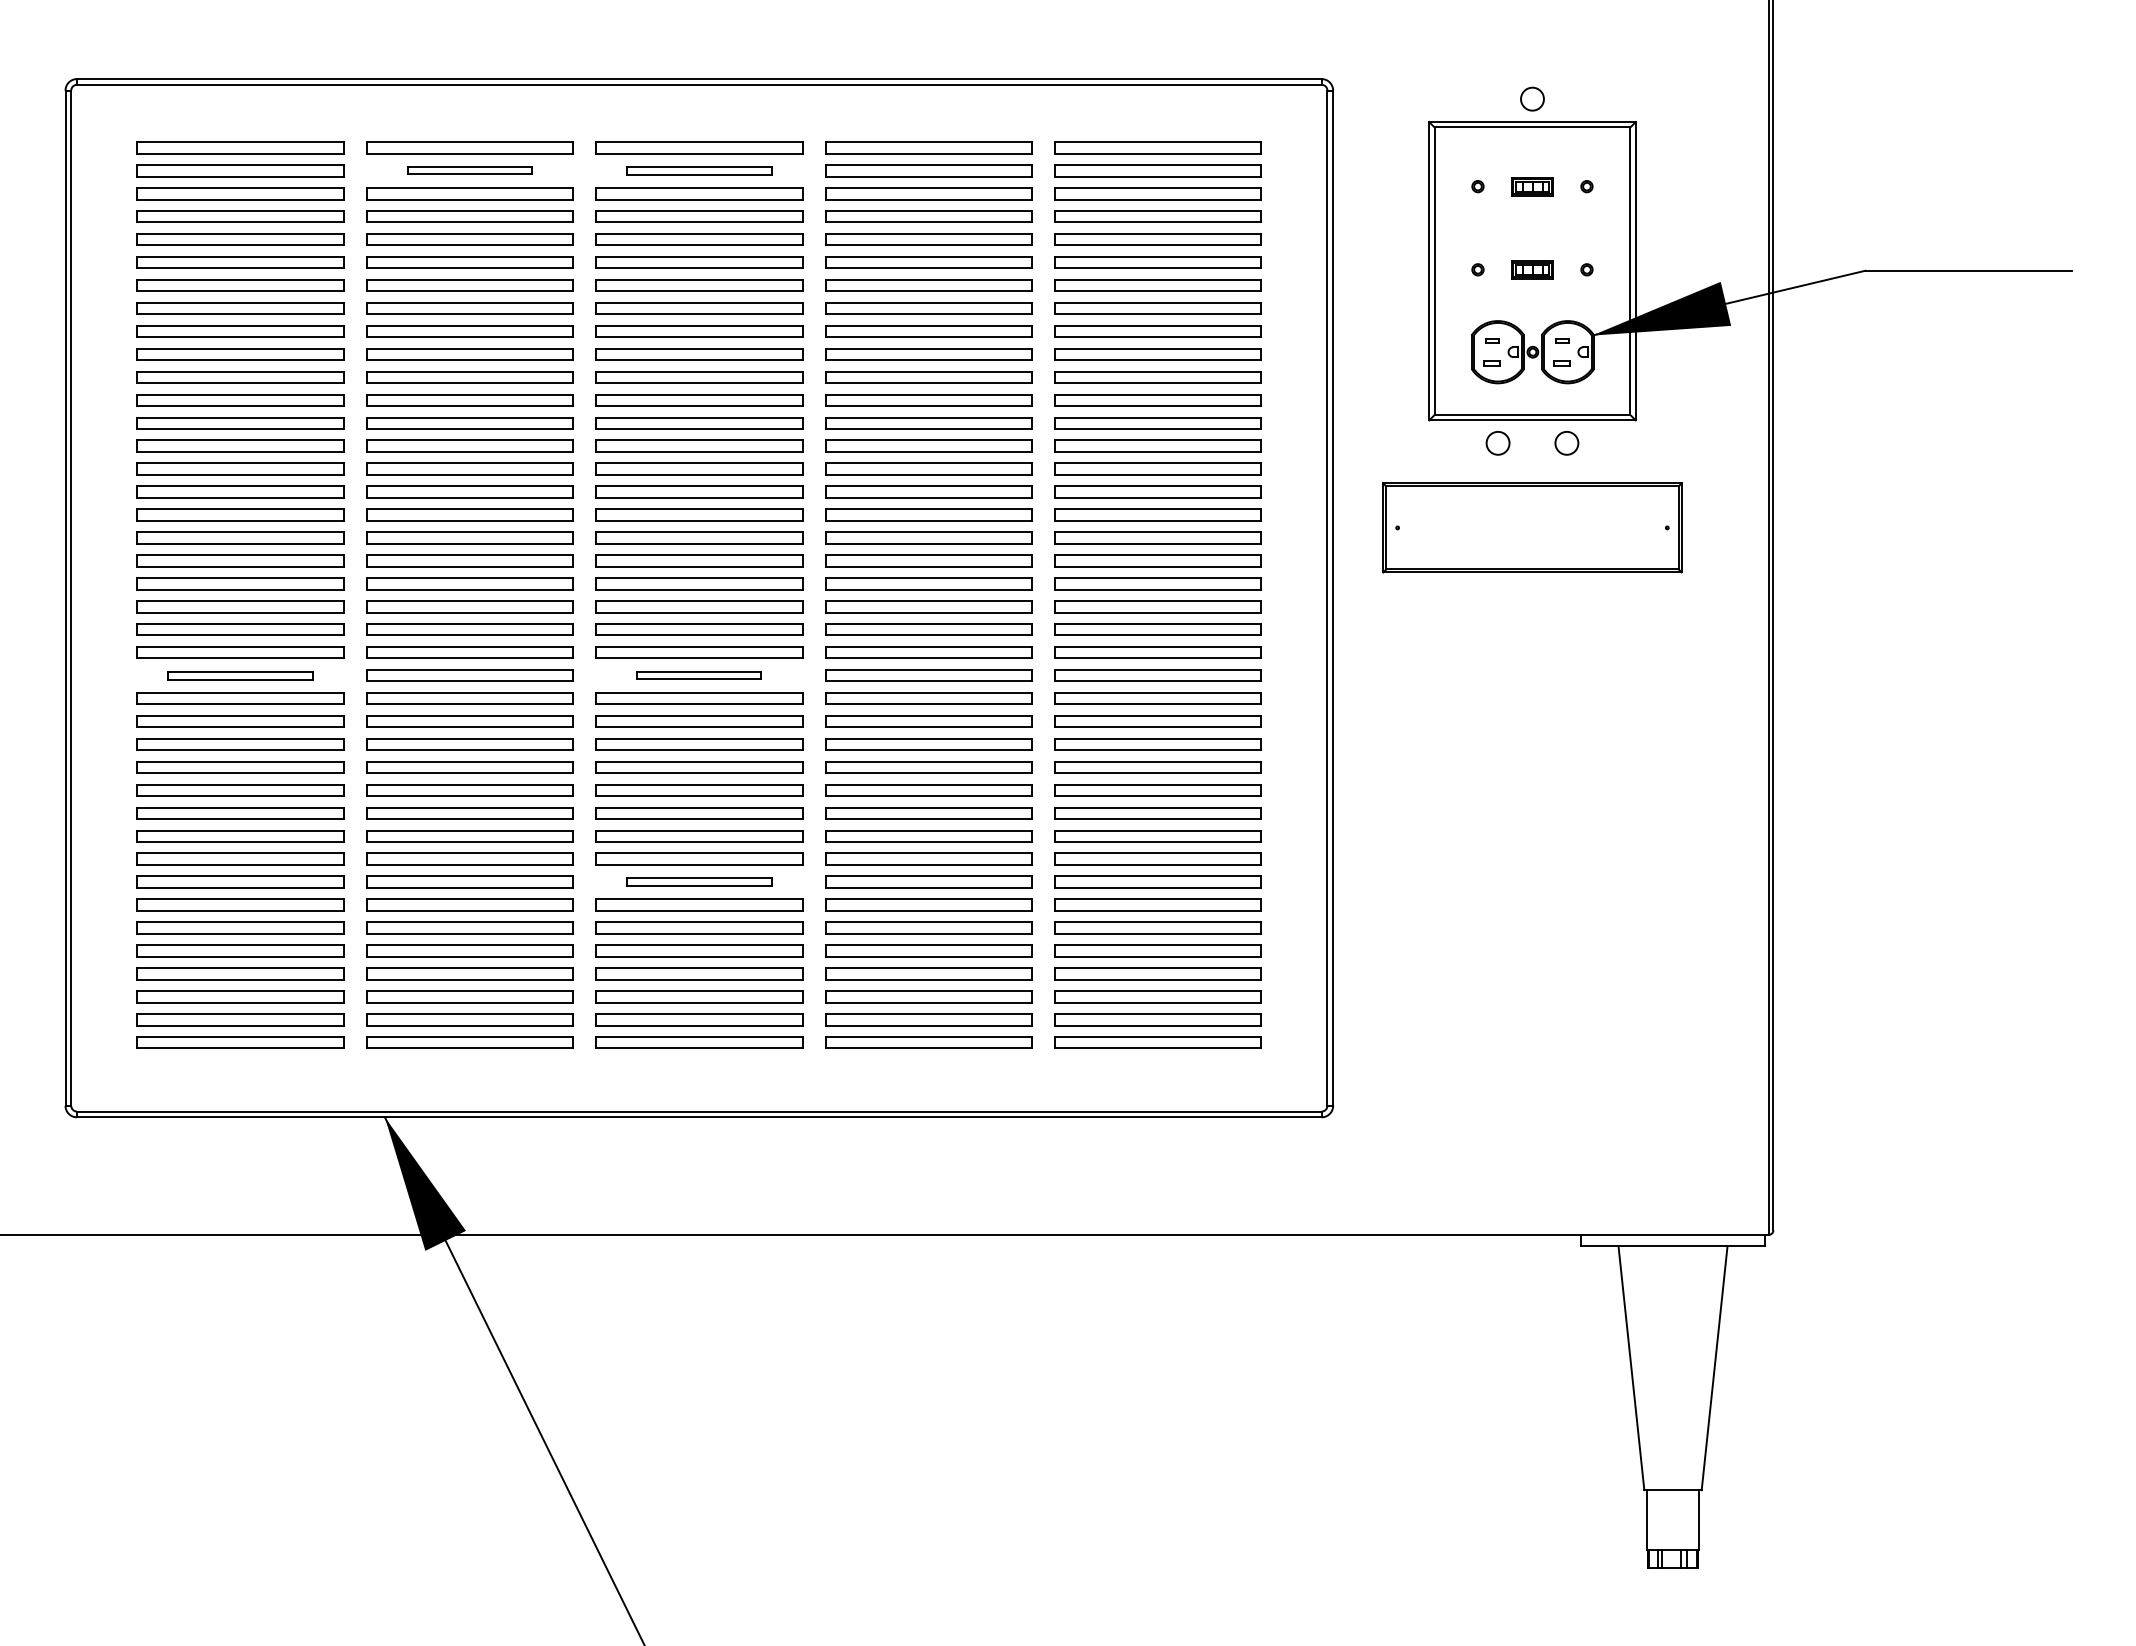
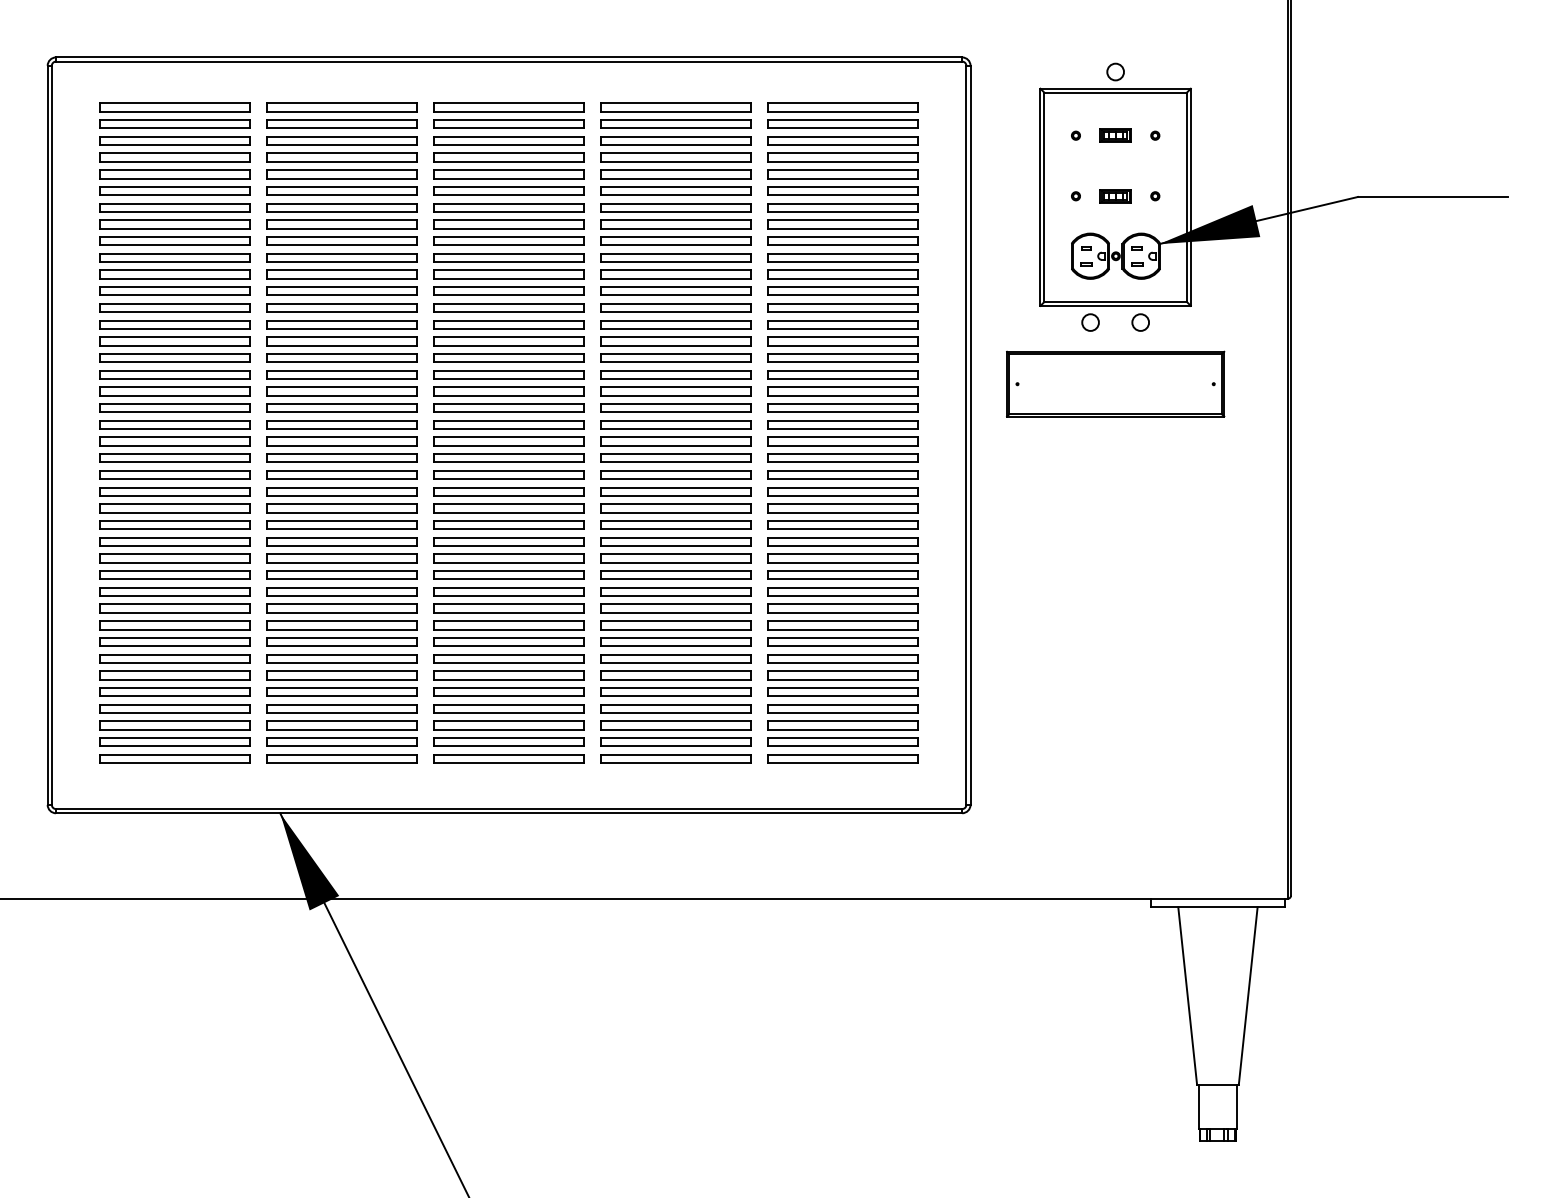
part: (469, 170) -> (341, 123), size x1.67
part: (699, 170) -> (509, 123), size x1.43
part: (240, 675) -> (175, 491), size x1.43
part: (699, 675) -> (509, 491), size x1.67
part: (699, 881) -> (509, 641), size x1.43

